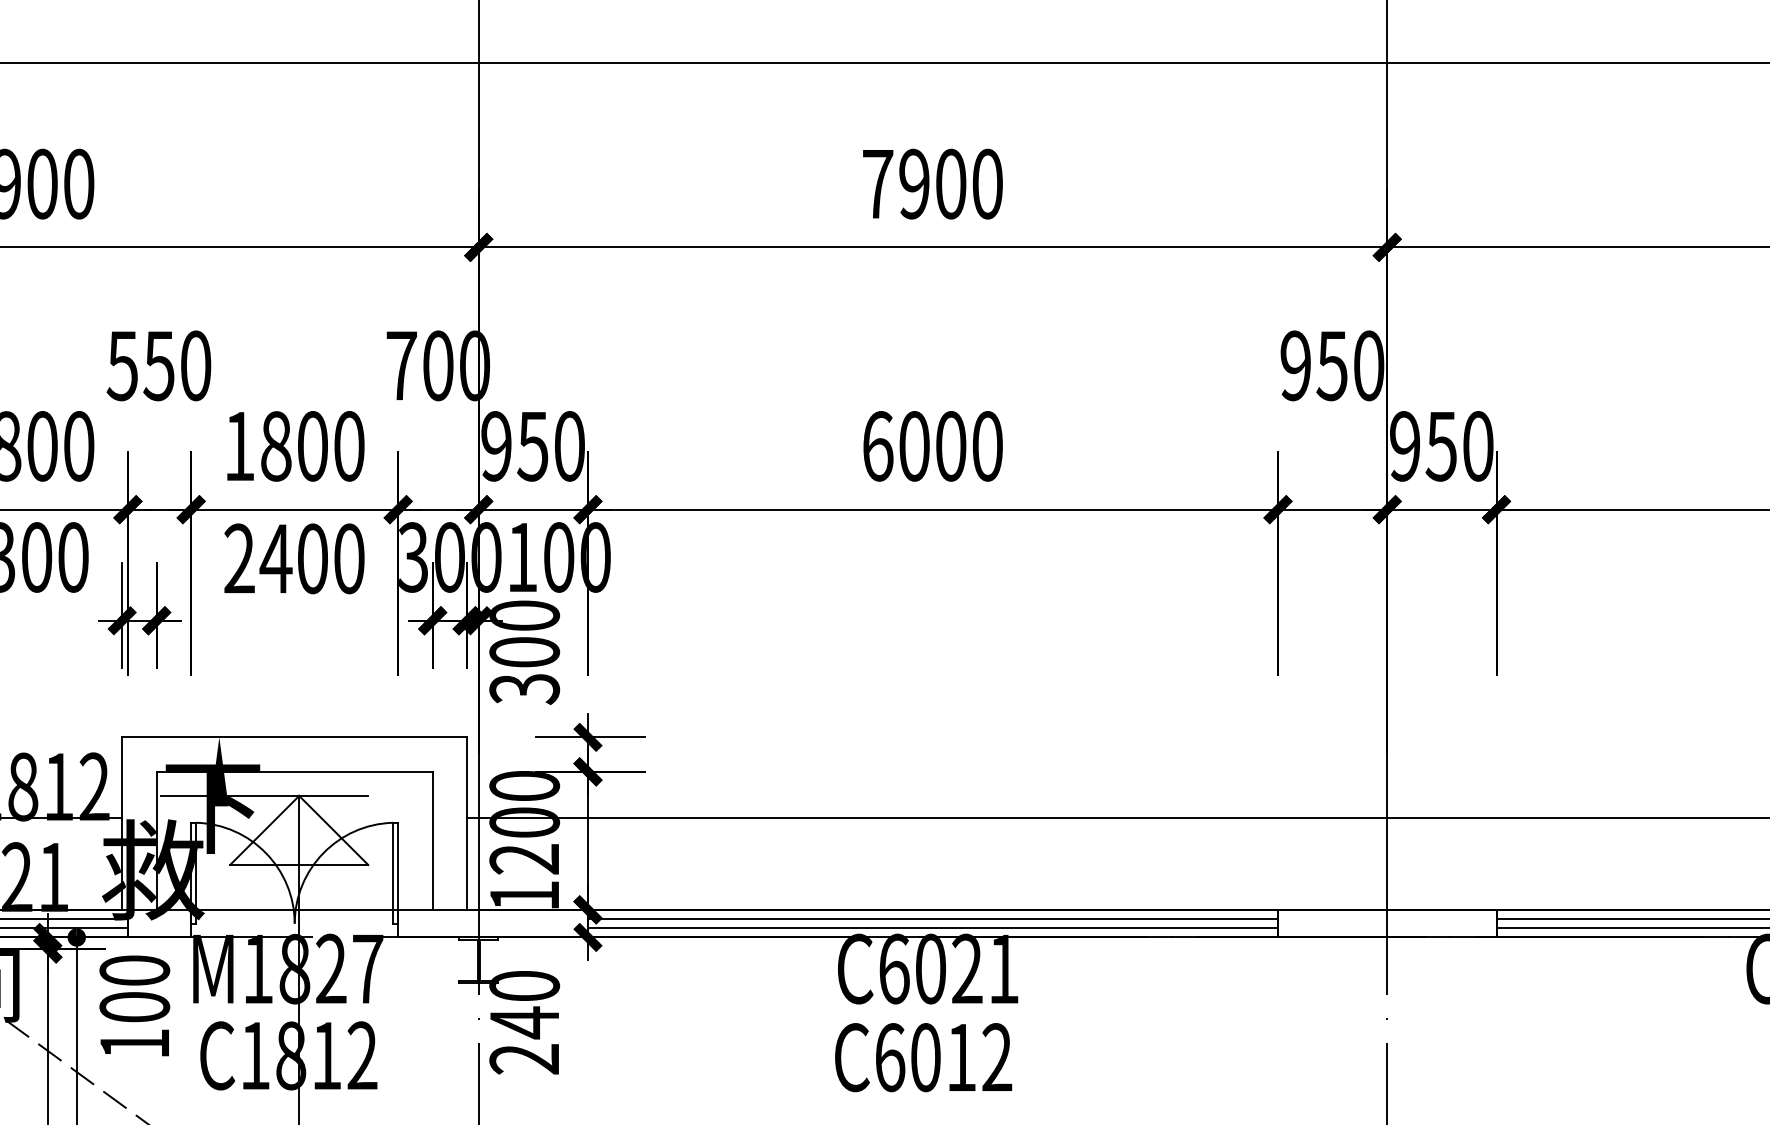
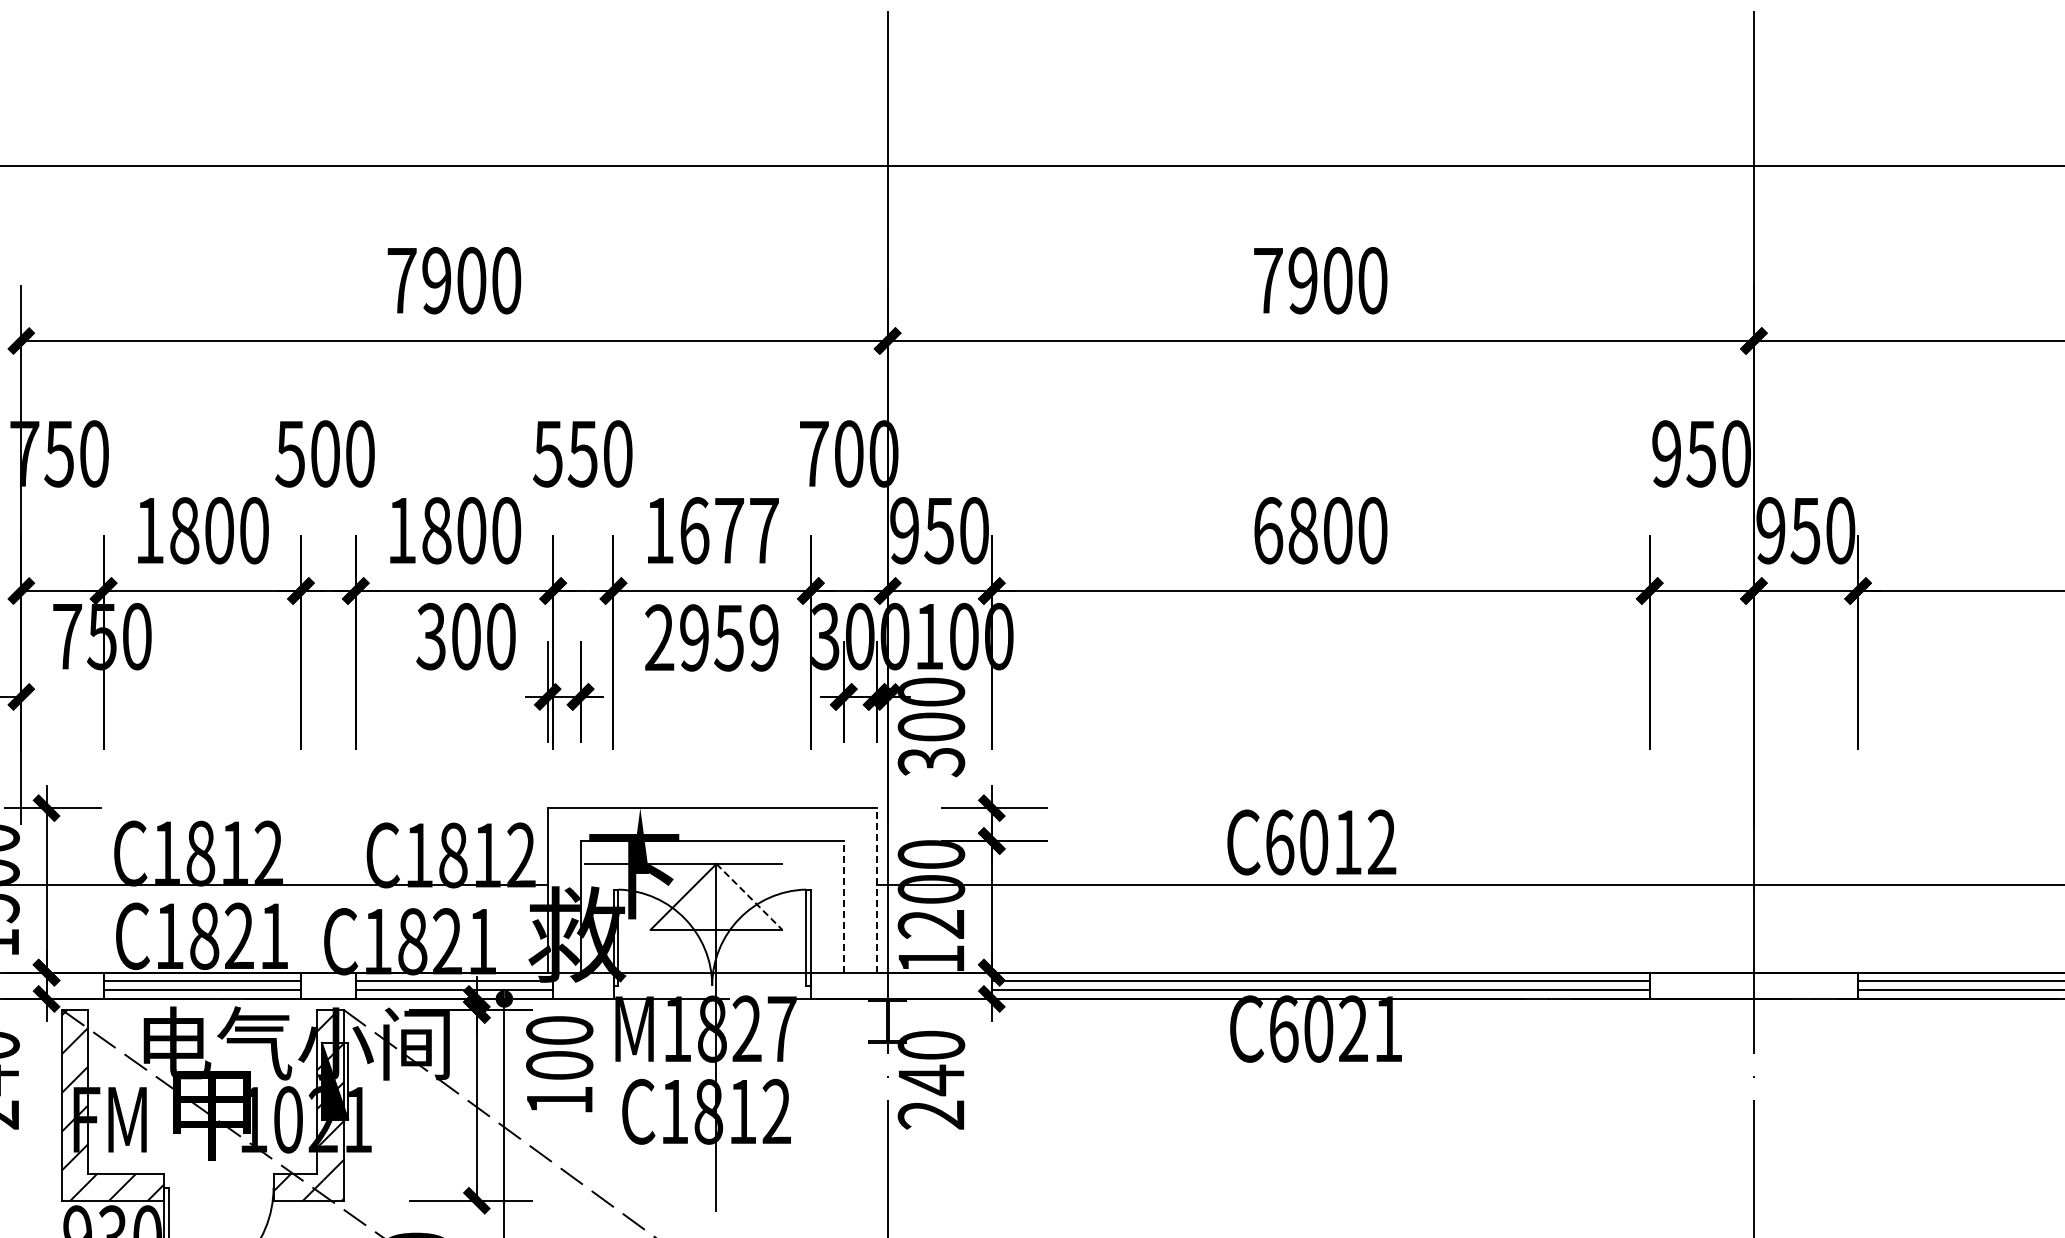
text: (312, 446) -> (729, 530), 1800 -> 1677
text: (913, 446) -> (1302, 530), 6000 -> 6800
text: (311, 558) -> (728, 637), 2400 -> 2959
line: (467, 822) -> (876, 889), solid -> dashed
line: (333, 830) -> (749, 896), solid -> dashed
line: (432, 840) -> (843, 906), solid -> dashed
text: (923, 1057) -> (1311, 842), moved

